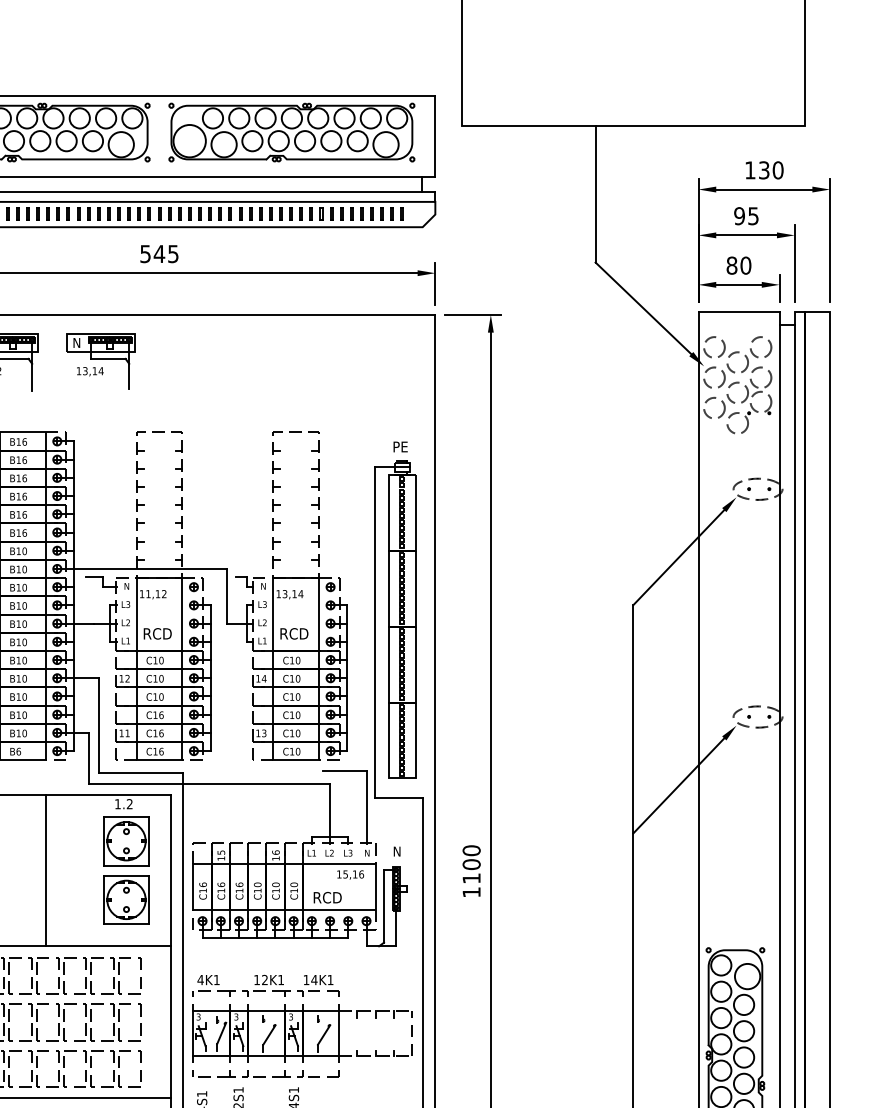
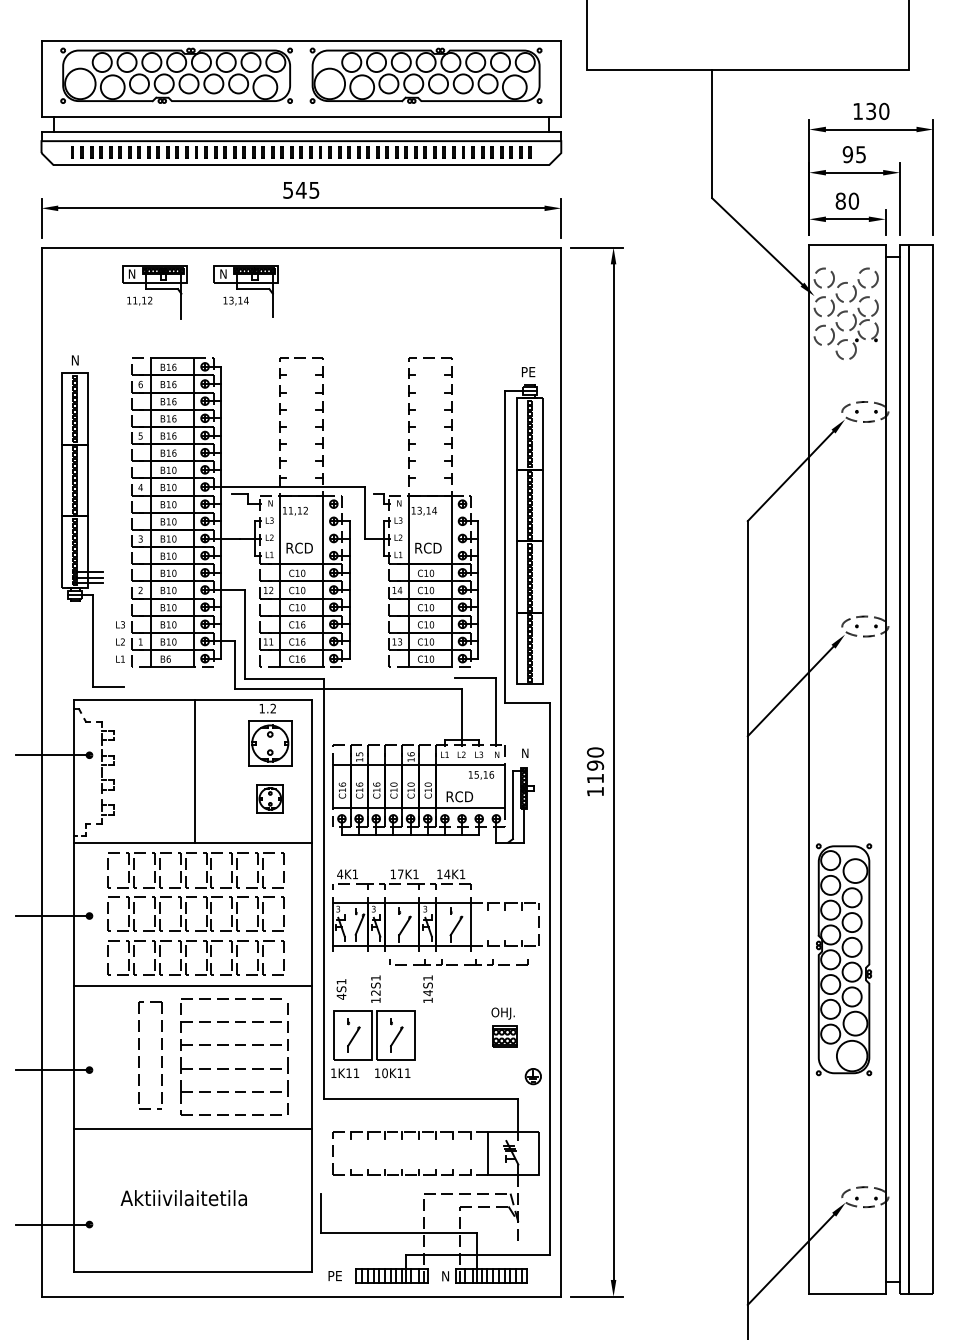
text: (471, 864) -> (595, 765), 1100 -> 1190
part: (126, 899) -> (270, 798), size x0.6
text: (264, 980) -> (400, 874), 12K1 -> 17K1
part: (265, 1073) -> (458, 962), moved

